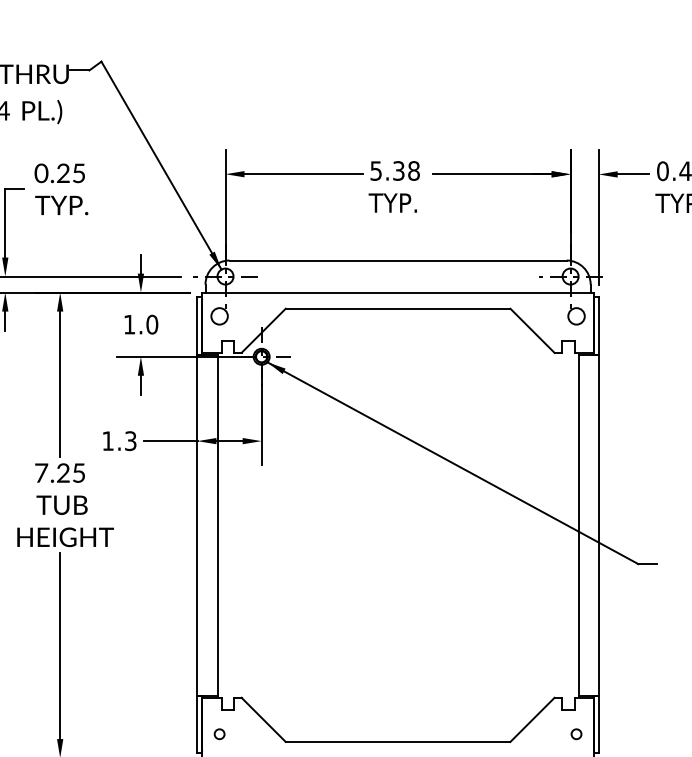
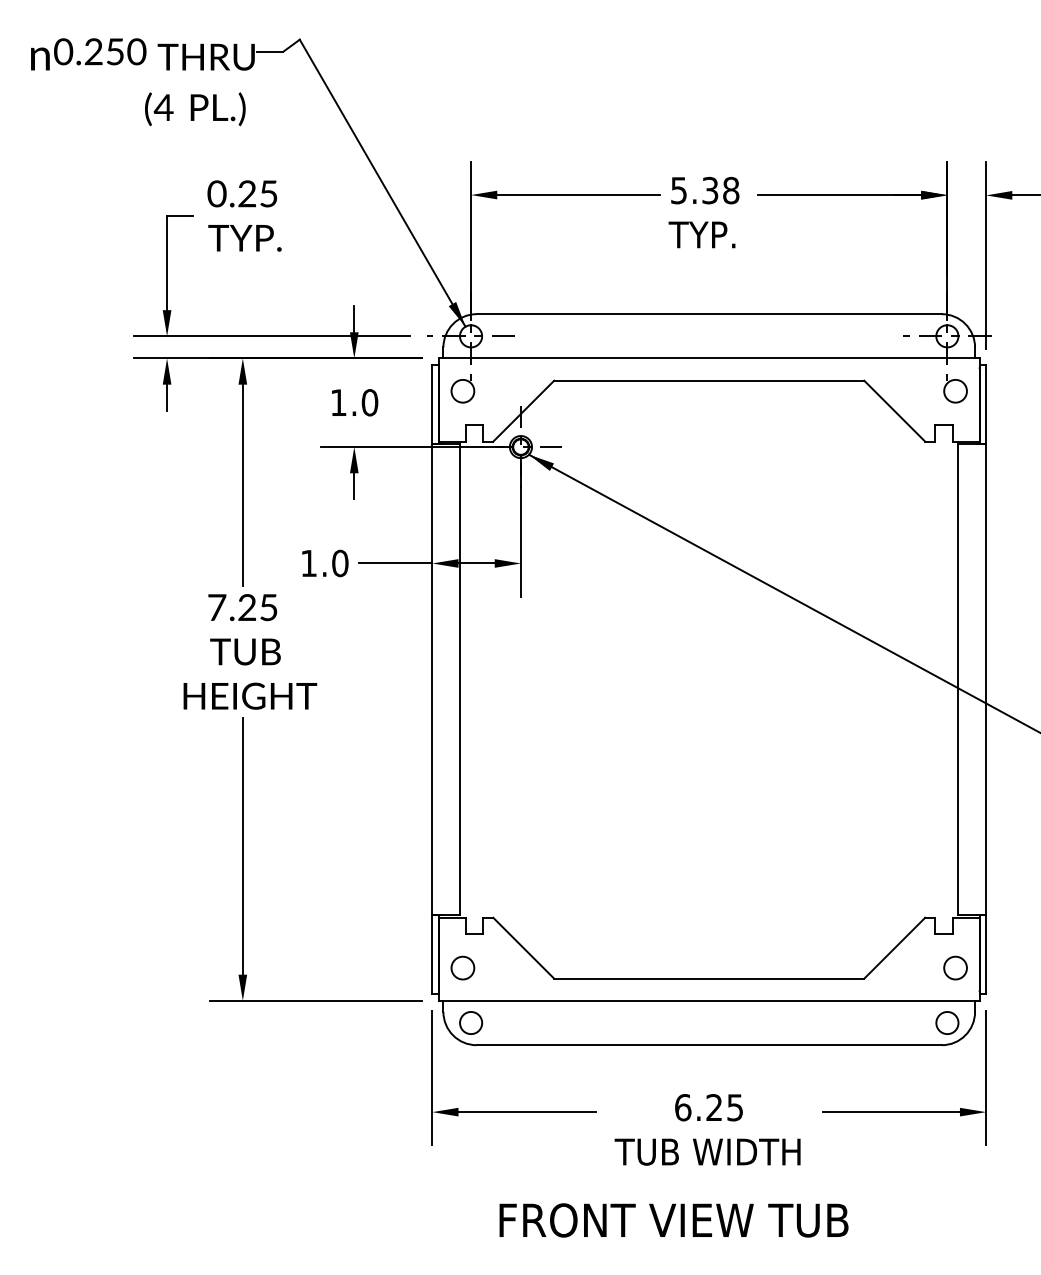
text: (130, 441) -> (340, 563), 1.3 -> 1.0
circle: (219, 733) -> (462, 967), size x1.67
circle: (576, 733) -> (955, 967), size x1.67

